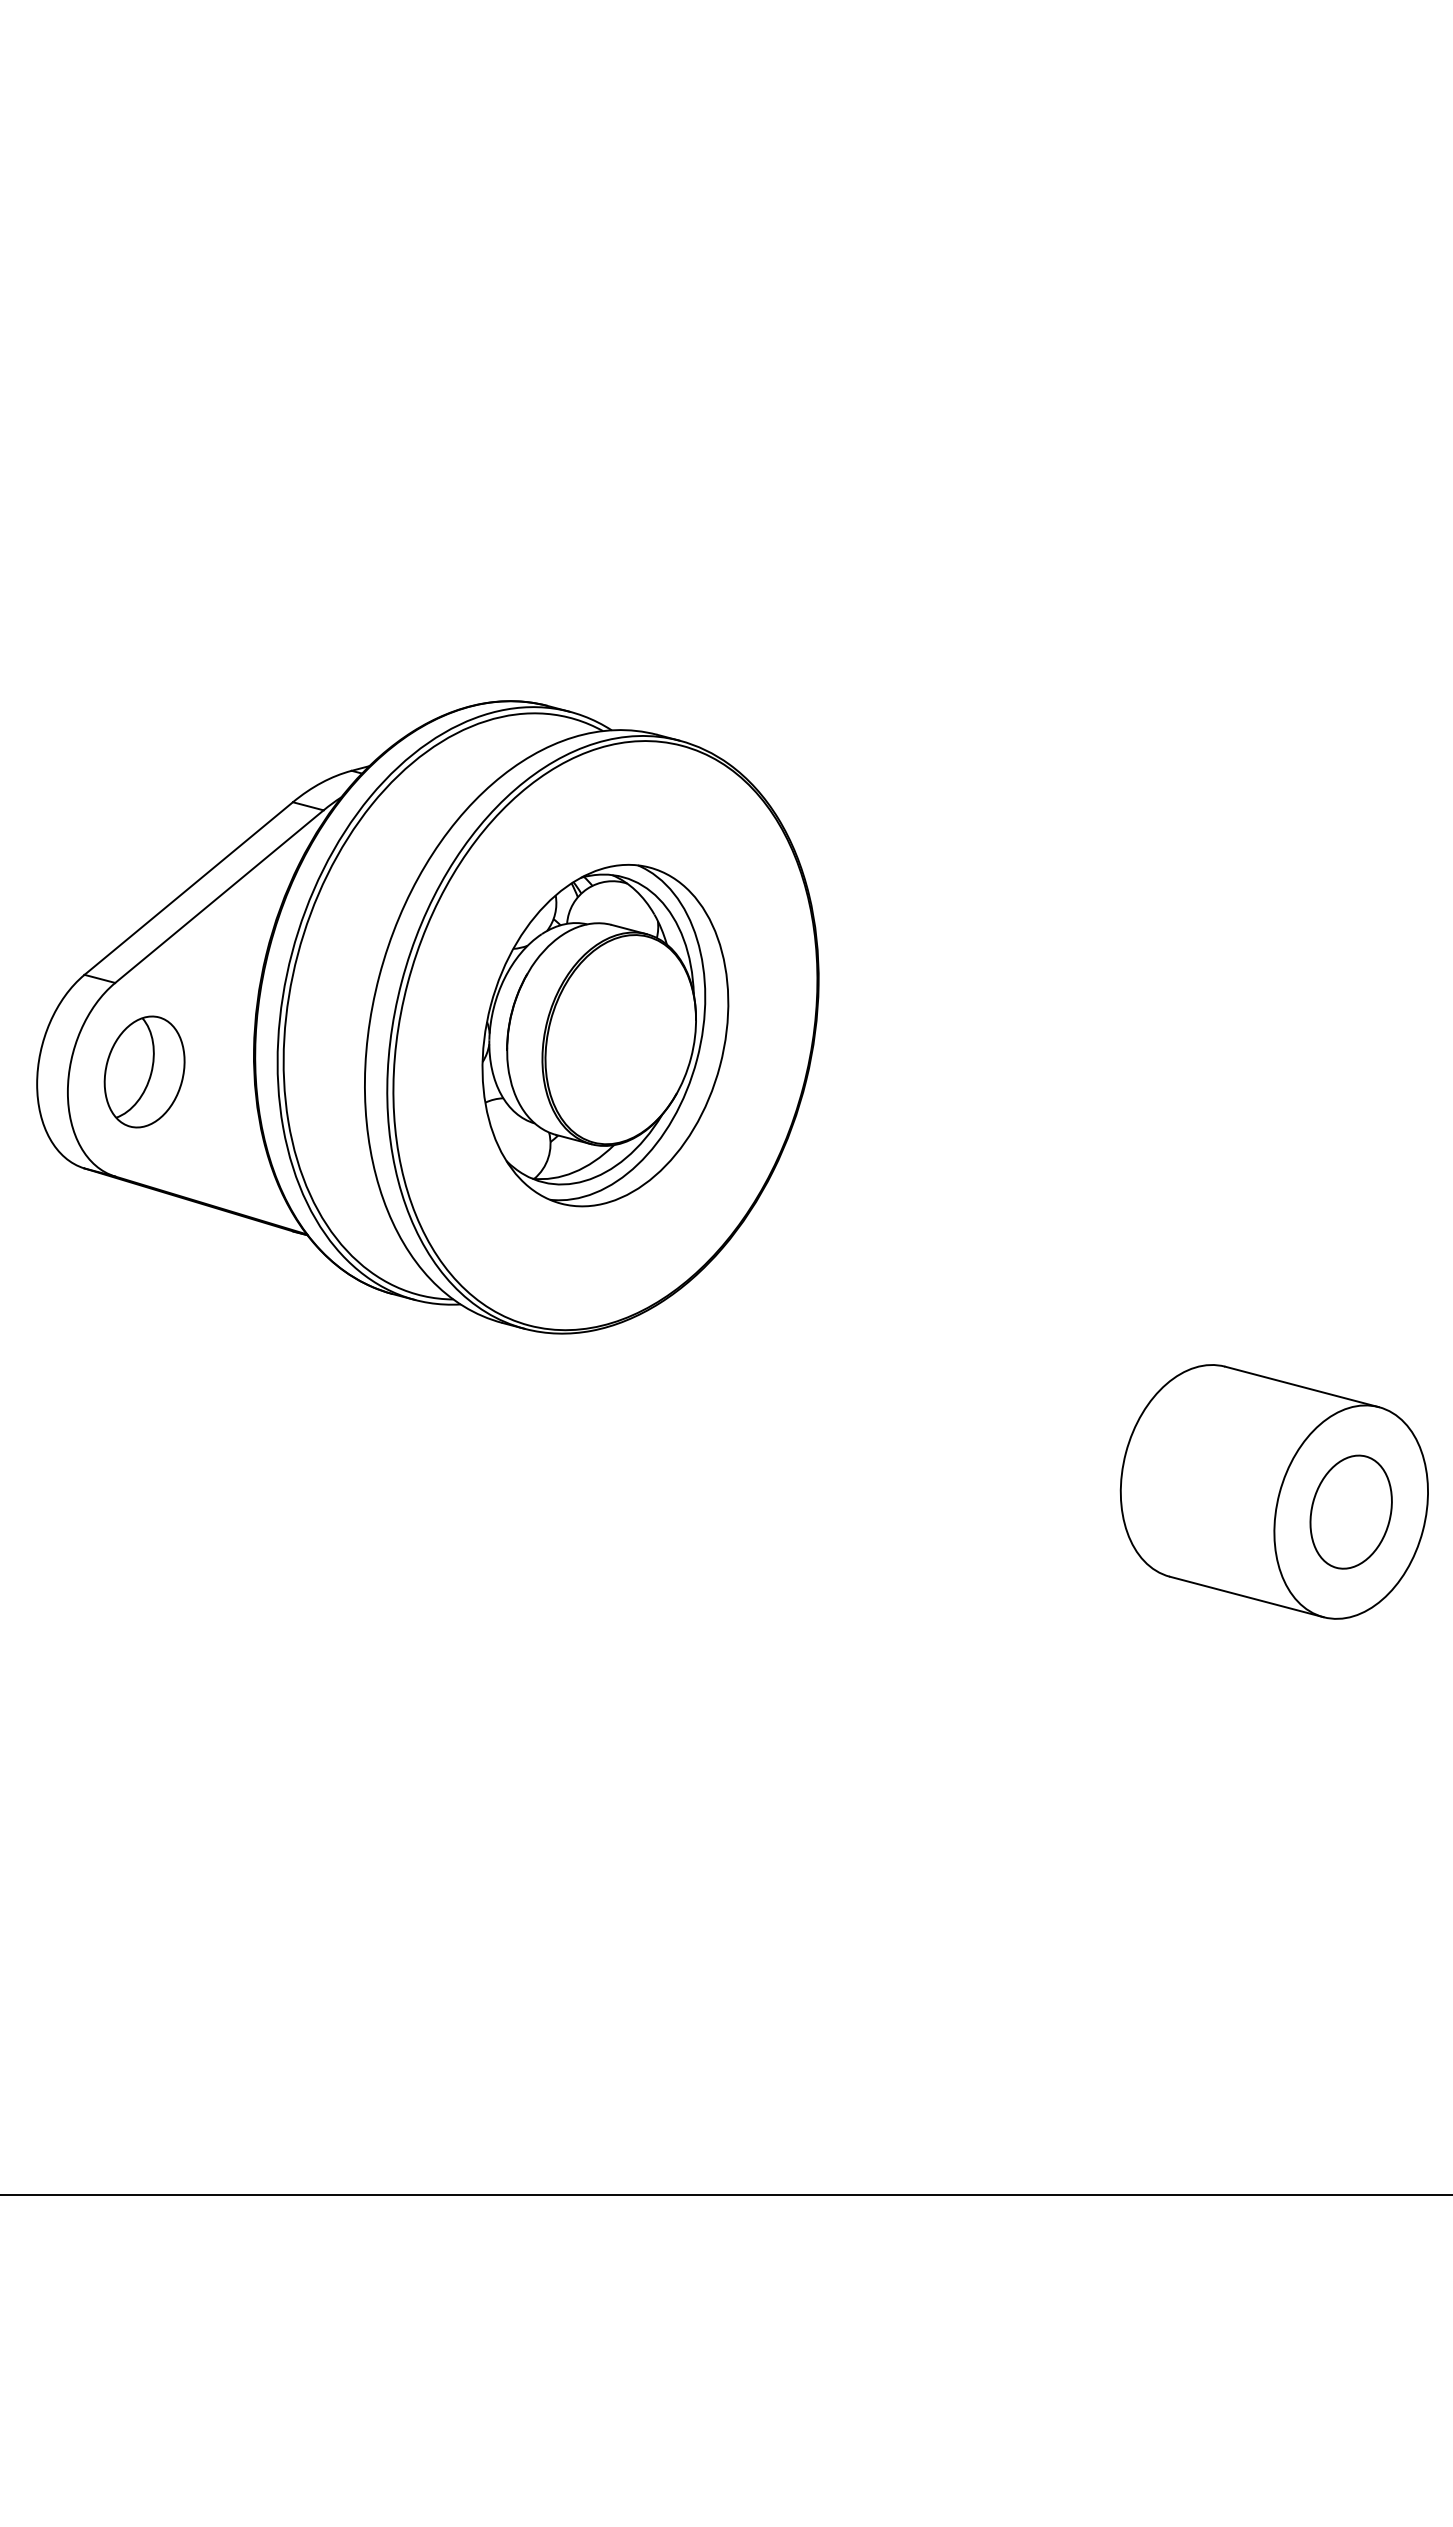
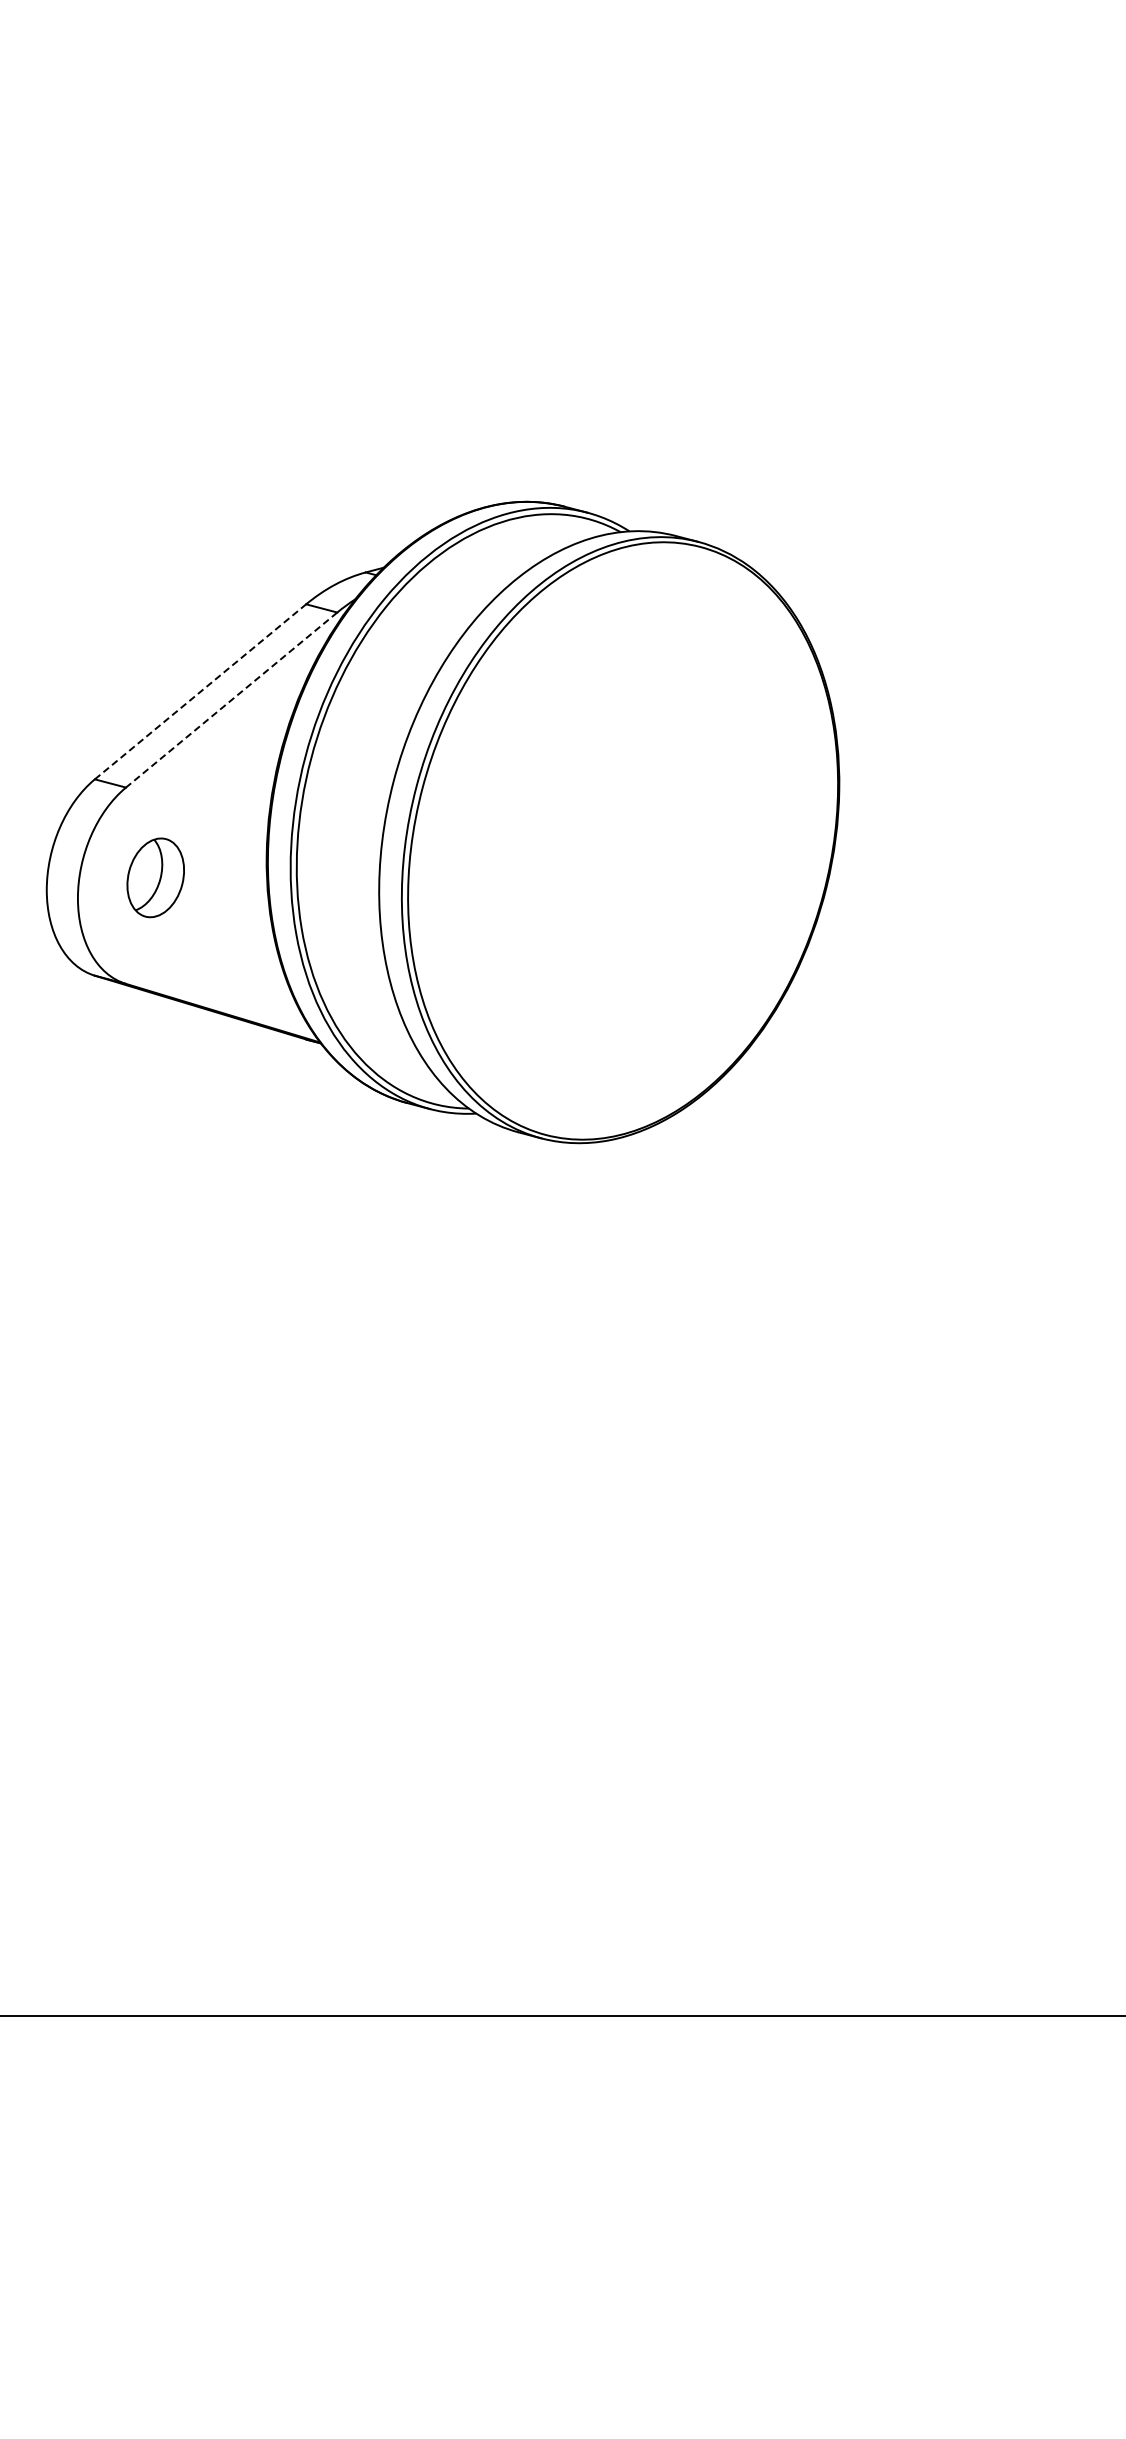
line: (189, 888) -> (201, 691), solid -> dashed
line: (219, 896) -> (231, 699), solid -> dashed
part: (605, 1035) -> (623, 840), removed
part: (144, 1071) -> (155, 877), size x0.7

